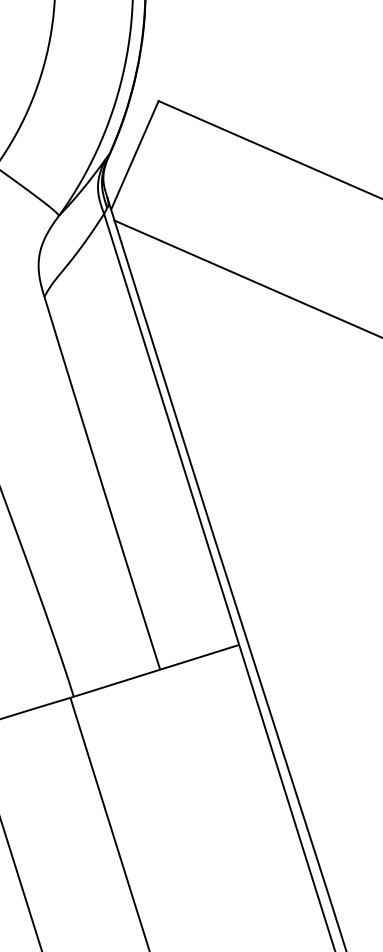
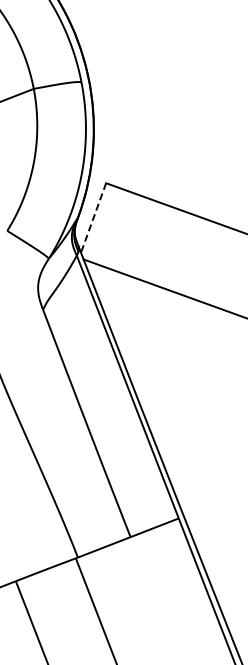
line: (134, 154) -> (93, 217), solid -> dashed

